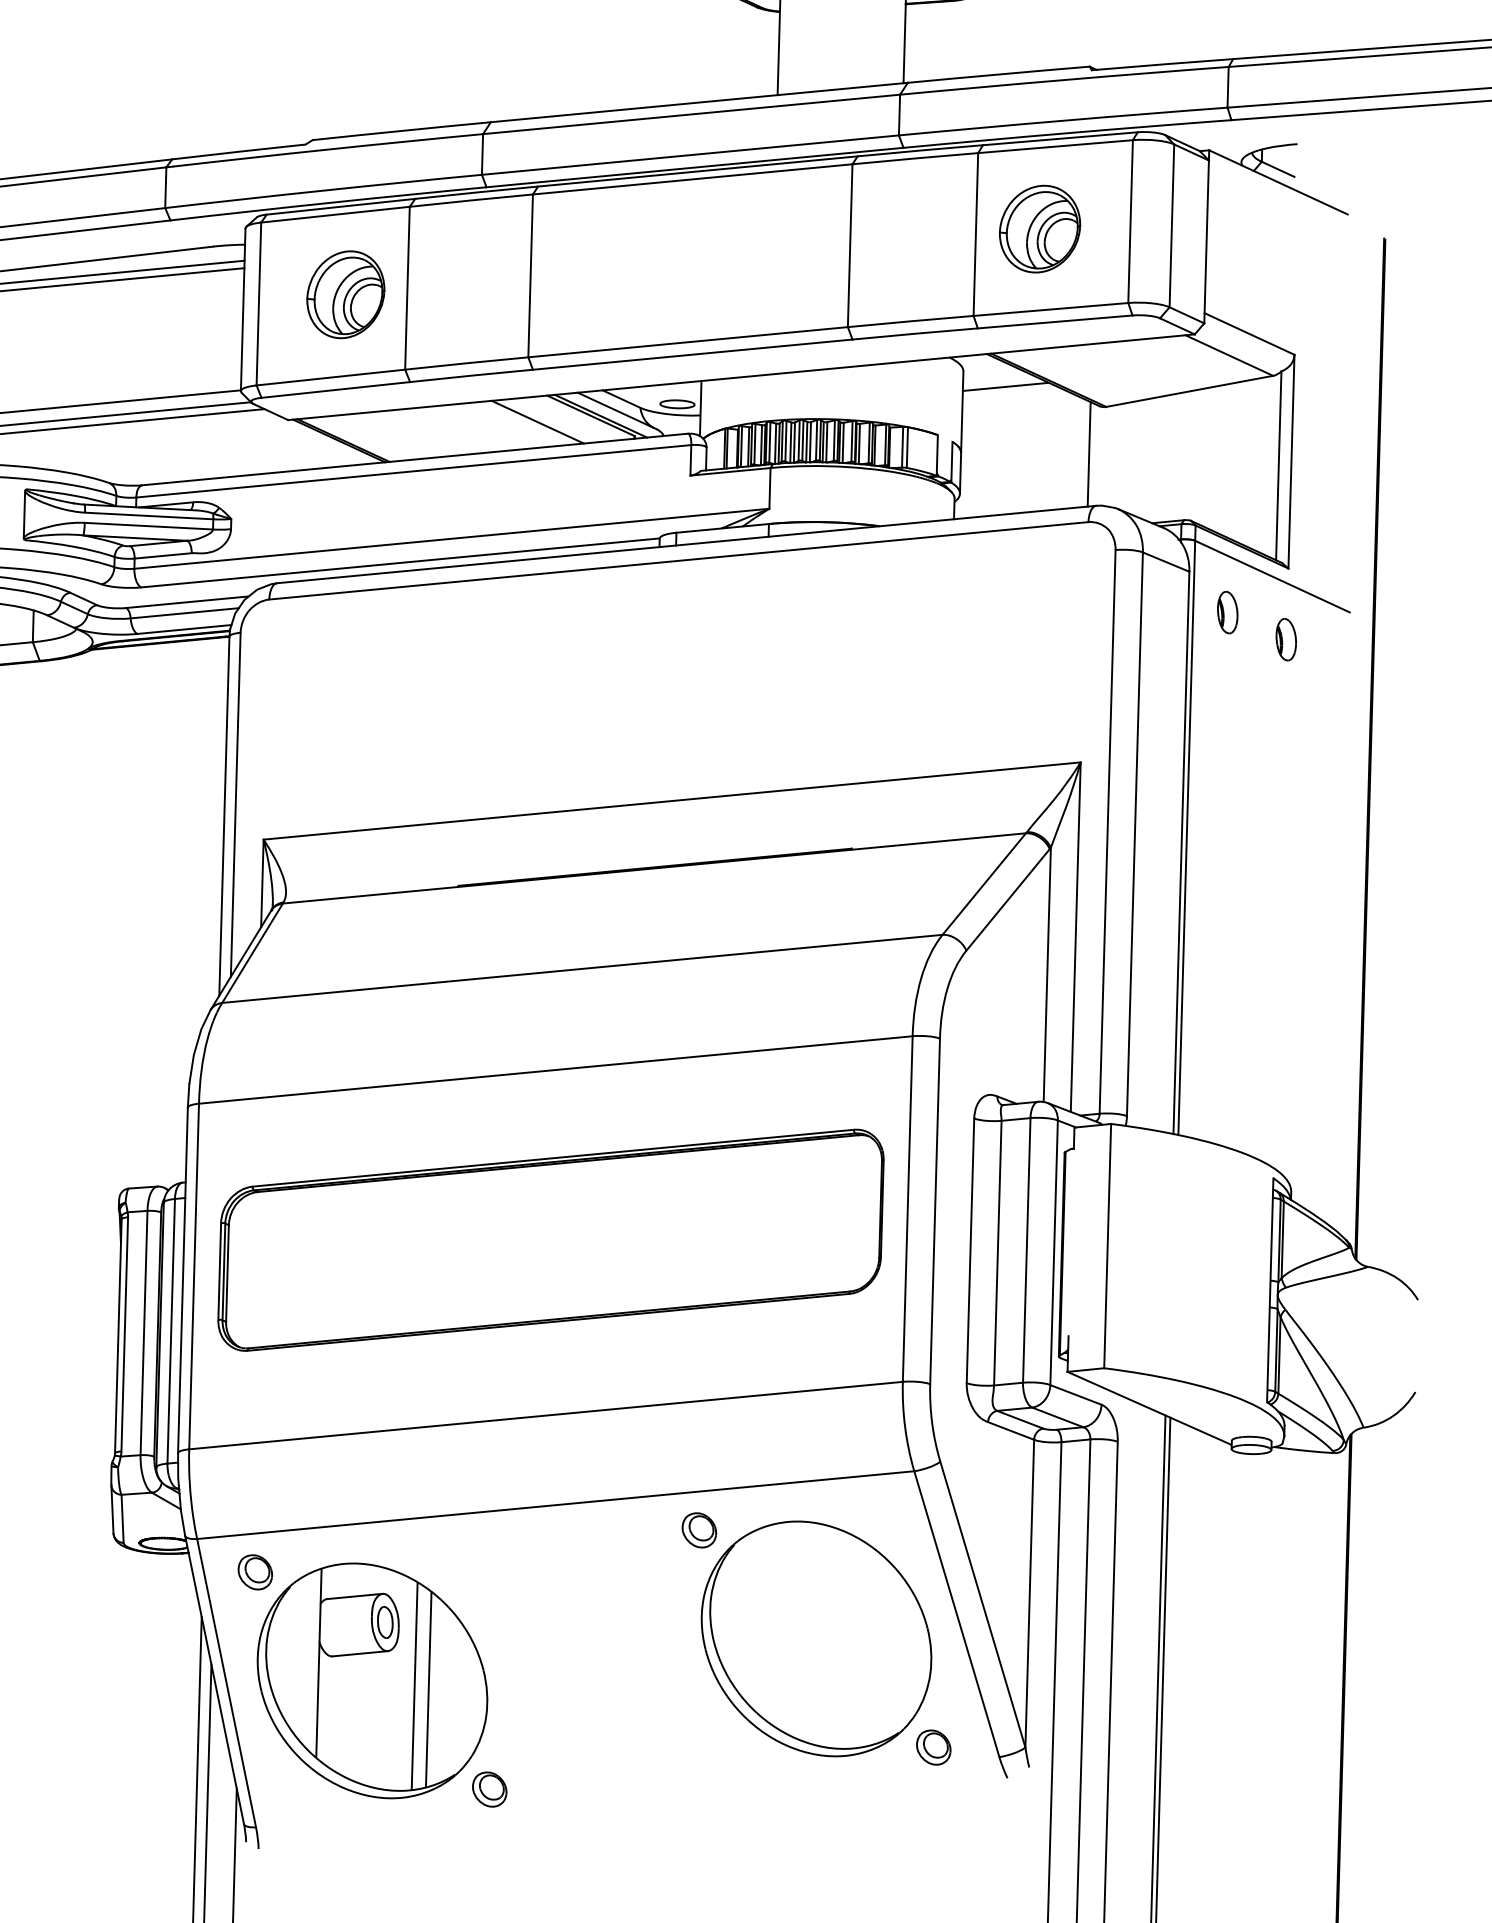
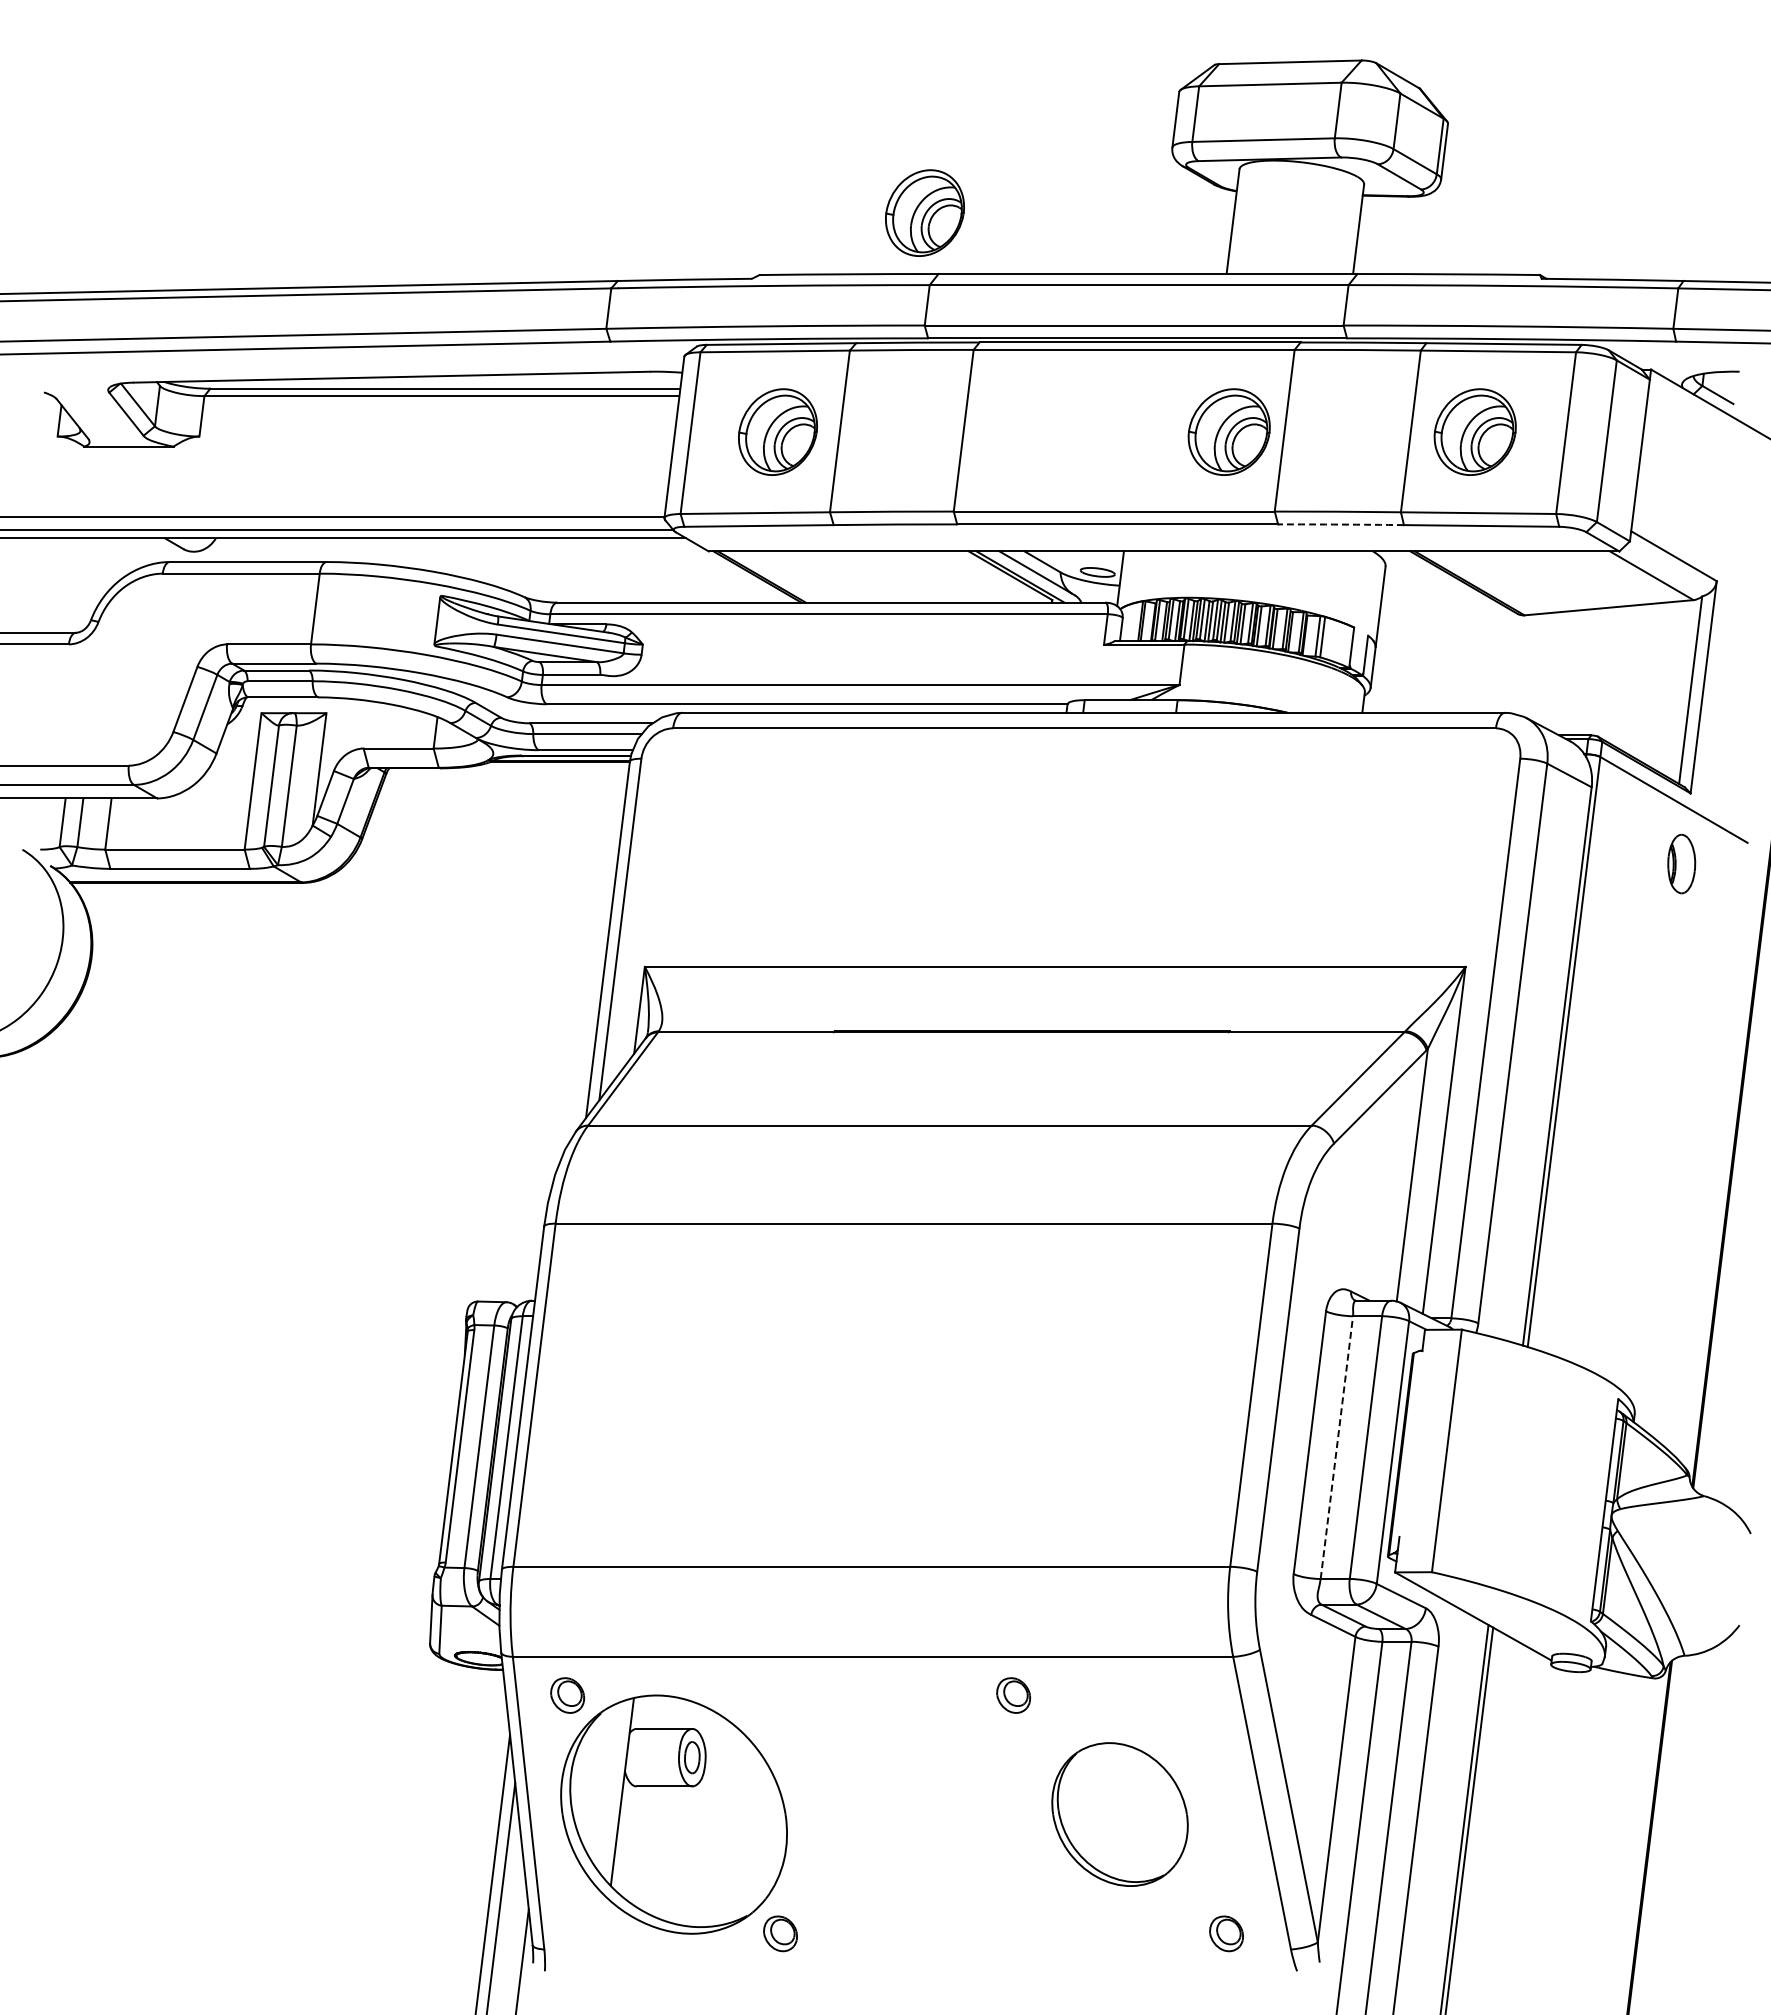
part: (471, 62) -> (924, 212), added
part: (794, 251) -> (1228, 431), added
arc: (915, 333) -> (1341, 524), solid -> dashed
line: (1005, 386) -> (1426, 585), removed
line: (538, 421) -> (957, 576), removed
line: (1088, 453) -> (1502, 660), removed
part: (1227, 612) -> (1625, 831), removed
part: (1285, 639) -> (1681, 863), size x1.4
part: (551, 1240) -> (893, 1392), removed
line: (997, 1253) -> (1336, 1447), solid -> dashed
part: (815, 1638) -> (1119, 1814), size x0.6
line: (414, 1685) -> (715, 1823), removed
line: (428, 1688) -> (729, 1827), removed

